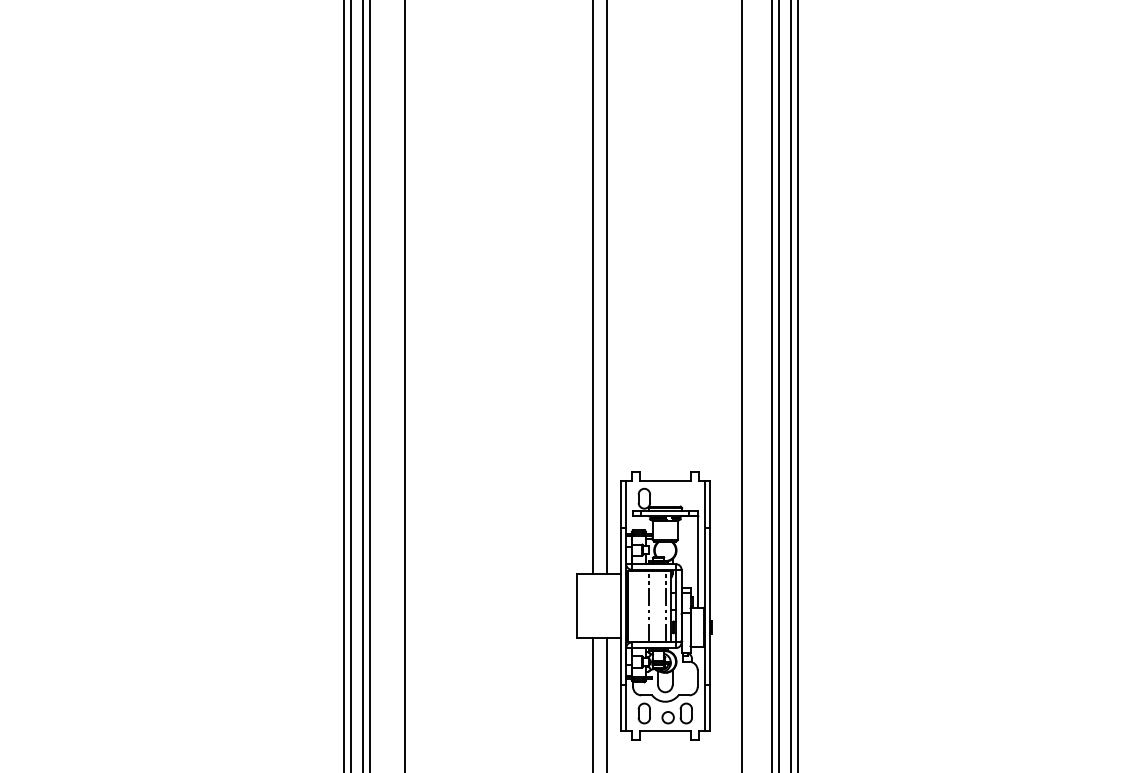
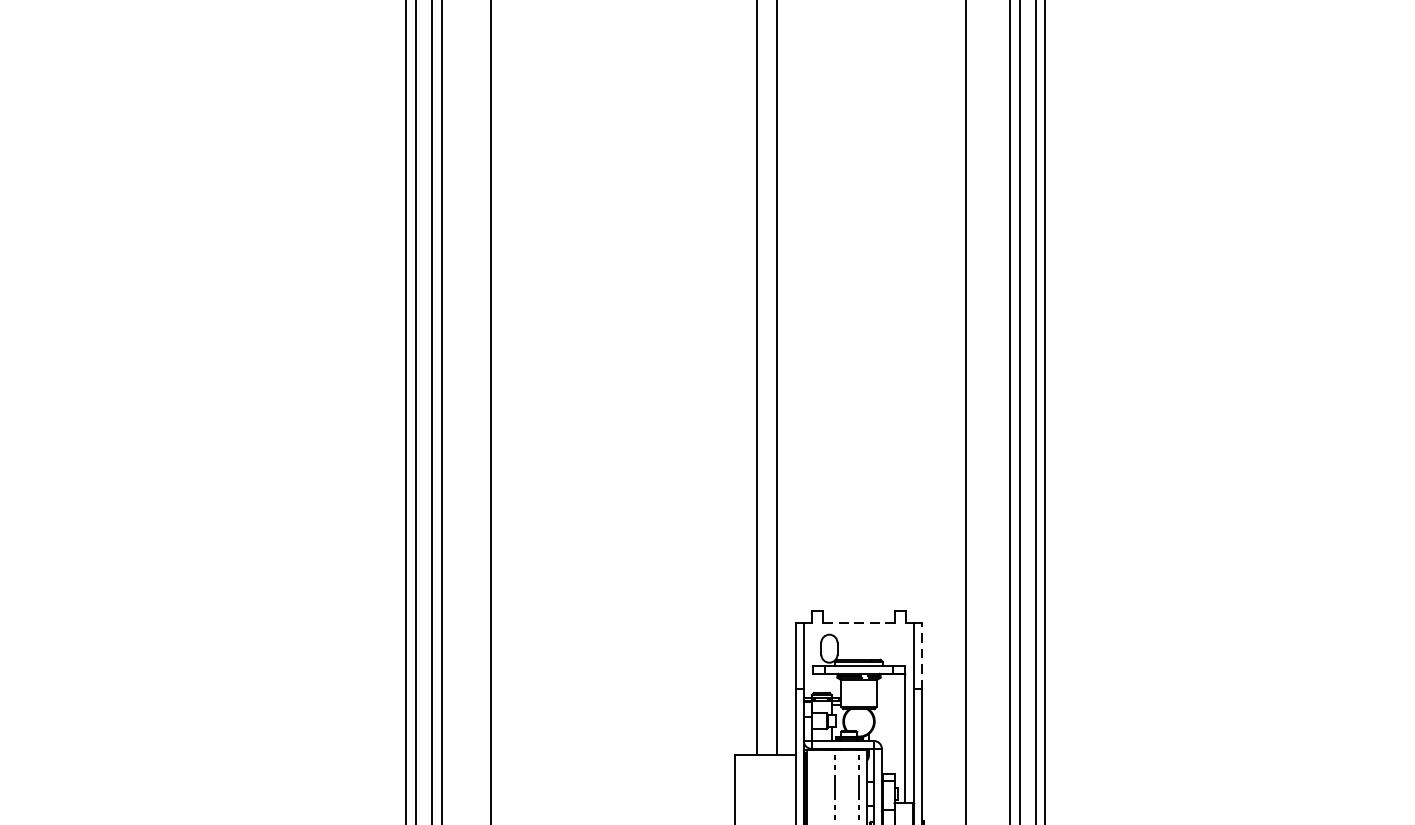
line: (665, 480) -> (859, 622), solid -> dashed
line: (710, 503) -> (922, 655), solid -> dashed

